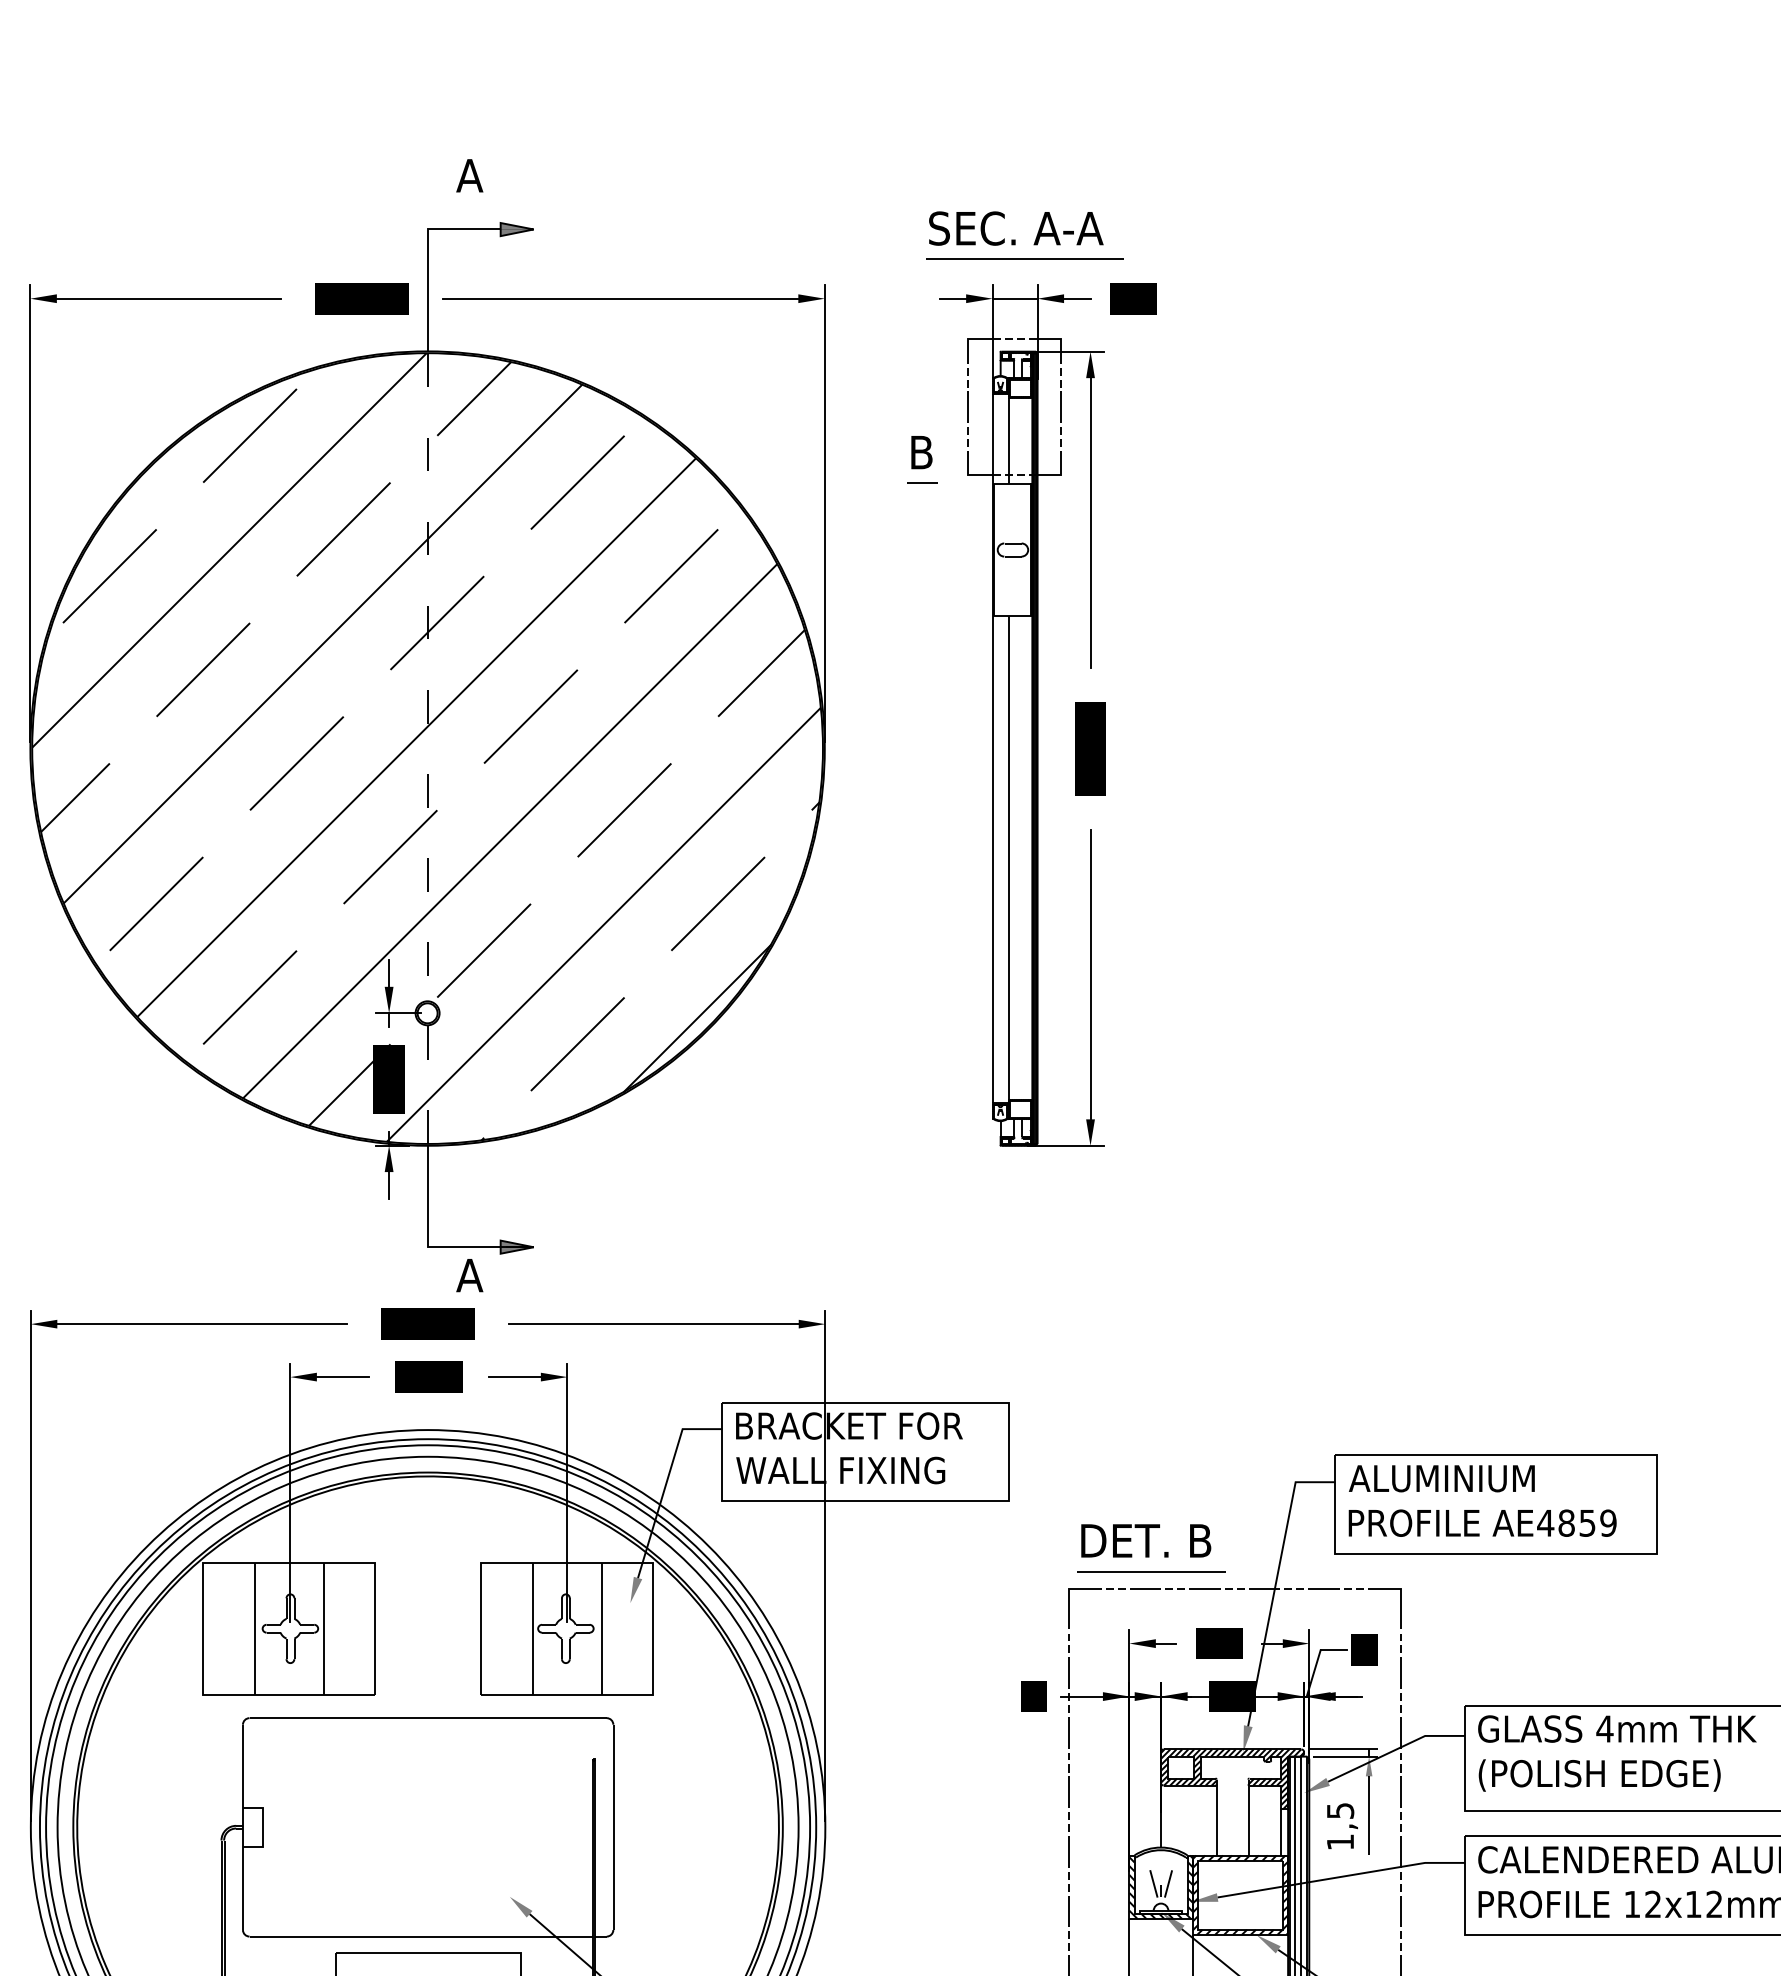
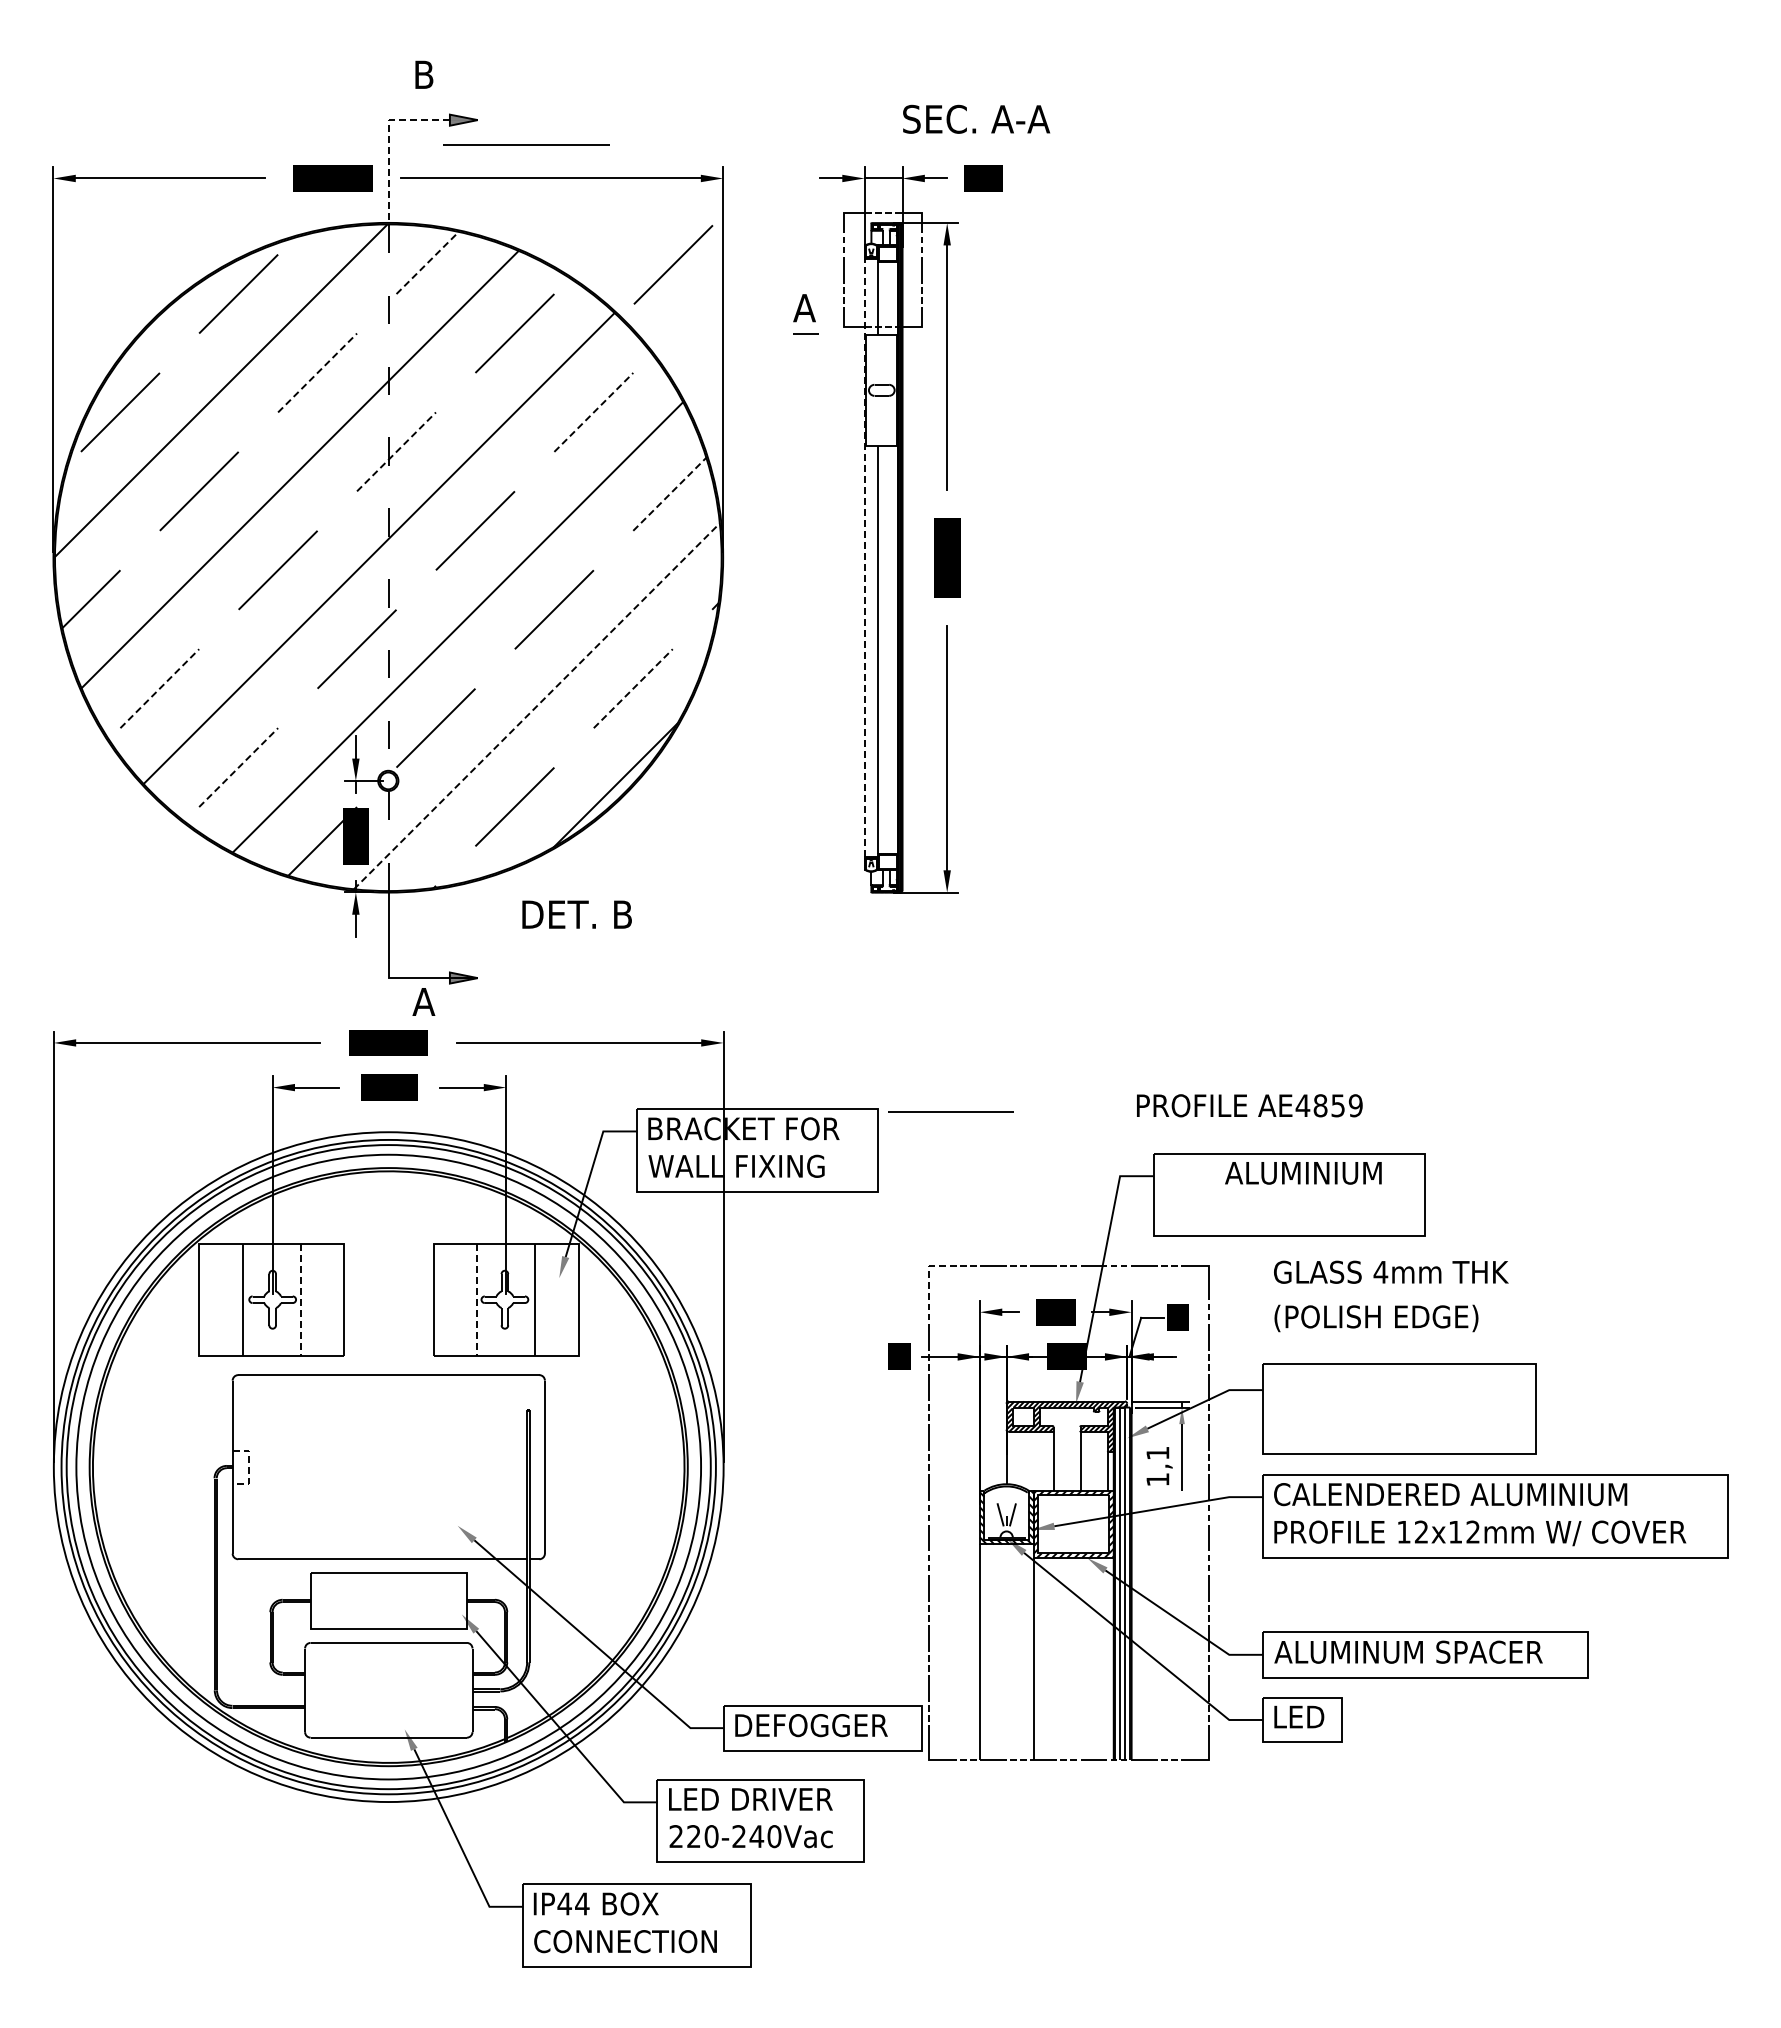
text: (469, 175) -> (423, 74), A -> B
text: (1016, 227) -> (976, 118), moved
line: (427, 253) -> (388, 140), solid -> dashed
line: (1025, 258) -> (526, 144), moved
line: (474, 399) -> (427, 263), solid -> dashed
line: (765, 400) -> (673, 264), added
text: (921, 452) -> (804, 308), B -> A
line: (343, 528) -> (317, 372), solid -> dashed
line: (670, 576) -> (593, 412), solid -> dashed
line: (437, 622) -> (396, 451), solid -> dashed
line: (761, 673) -> (669, 494), solid -> dashed
line: (992, 748) -> (864, 557), solid -> dashed
line: (156, 903) -> (159, 688), solid -> dashed
line: (718, 903) -> (633, 688), solid -> dashed
line: (603, 925) -> (536, 706), solid -> dashed
line: (249, 997) -> (238, 767), solid -> dashed
text: (1442, 1479) -> (1303, 1173), moved
text: (1482, 1522) -> (1249, 1105), moved
text: (1145, 1540) -> (576, 914), moved
line: (1151, 1571) -> (950, 1111), moved
line: (1068, 1591) -> (928, 1268), solid -> dashed
line: (323, 1628) -> (300, 1299), solid -> dashed
line: (533, 1628) -> (477, 1299), solid -> dashed
text: (1617, 1728) -> (1391, 1271), moved
text: (1599, 1775) -> (1376, 1318), moved
text: (1339, 1811) -> (1157, 1453), 1,5 -> 1,1
line: (262, 1827) -> (249, 1467), solid -> dashed

